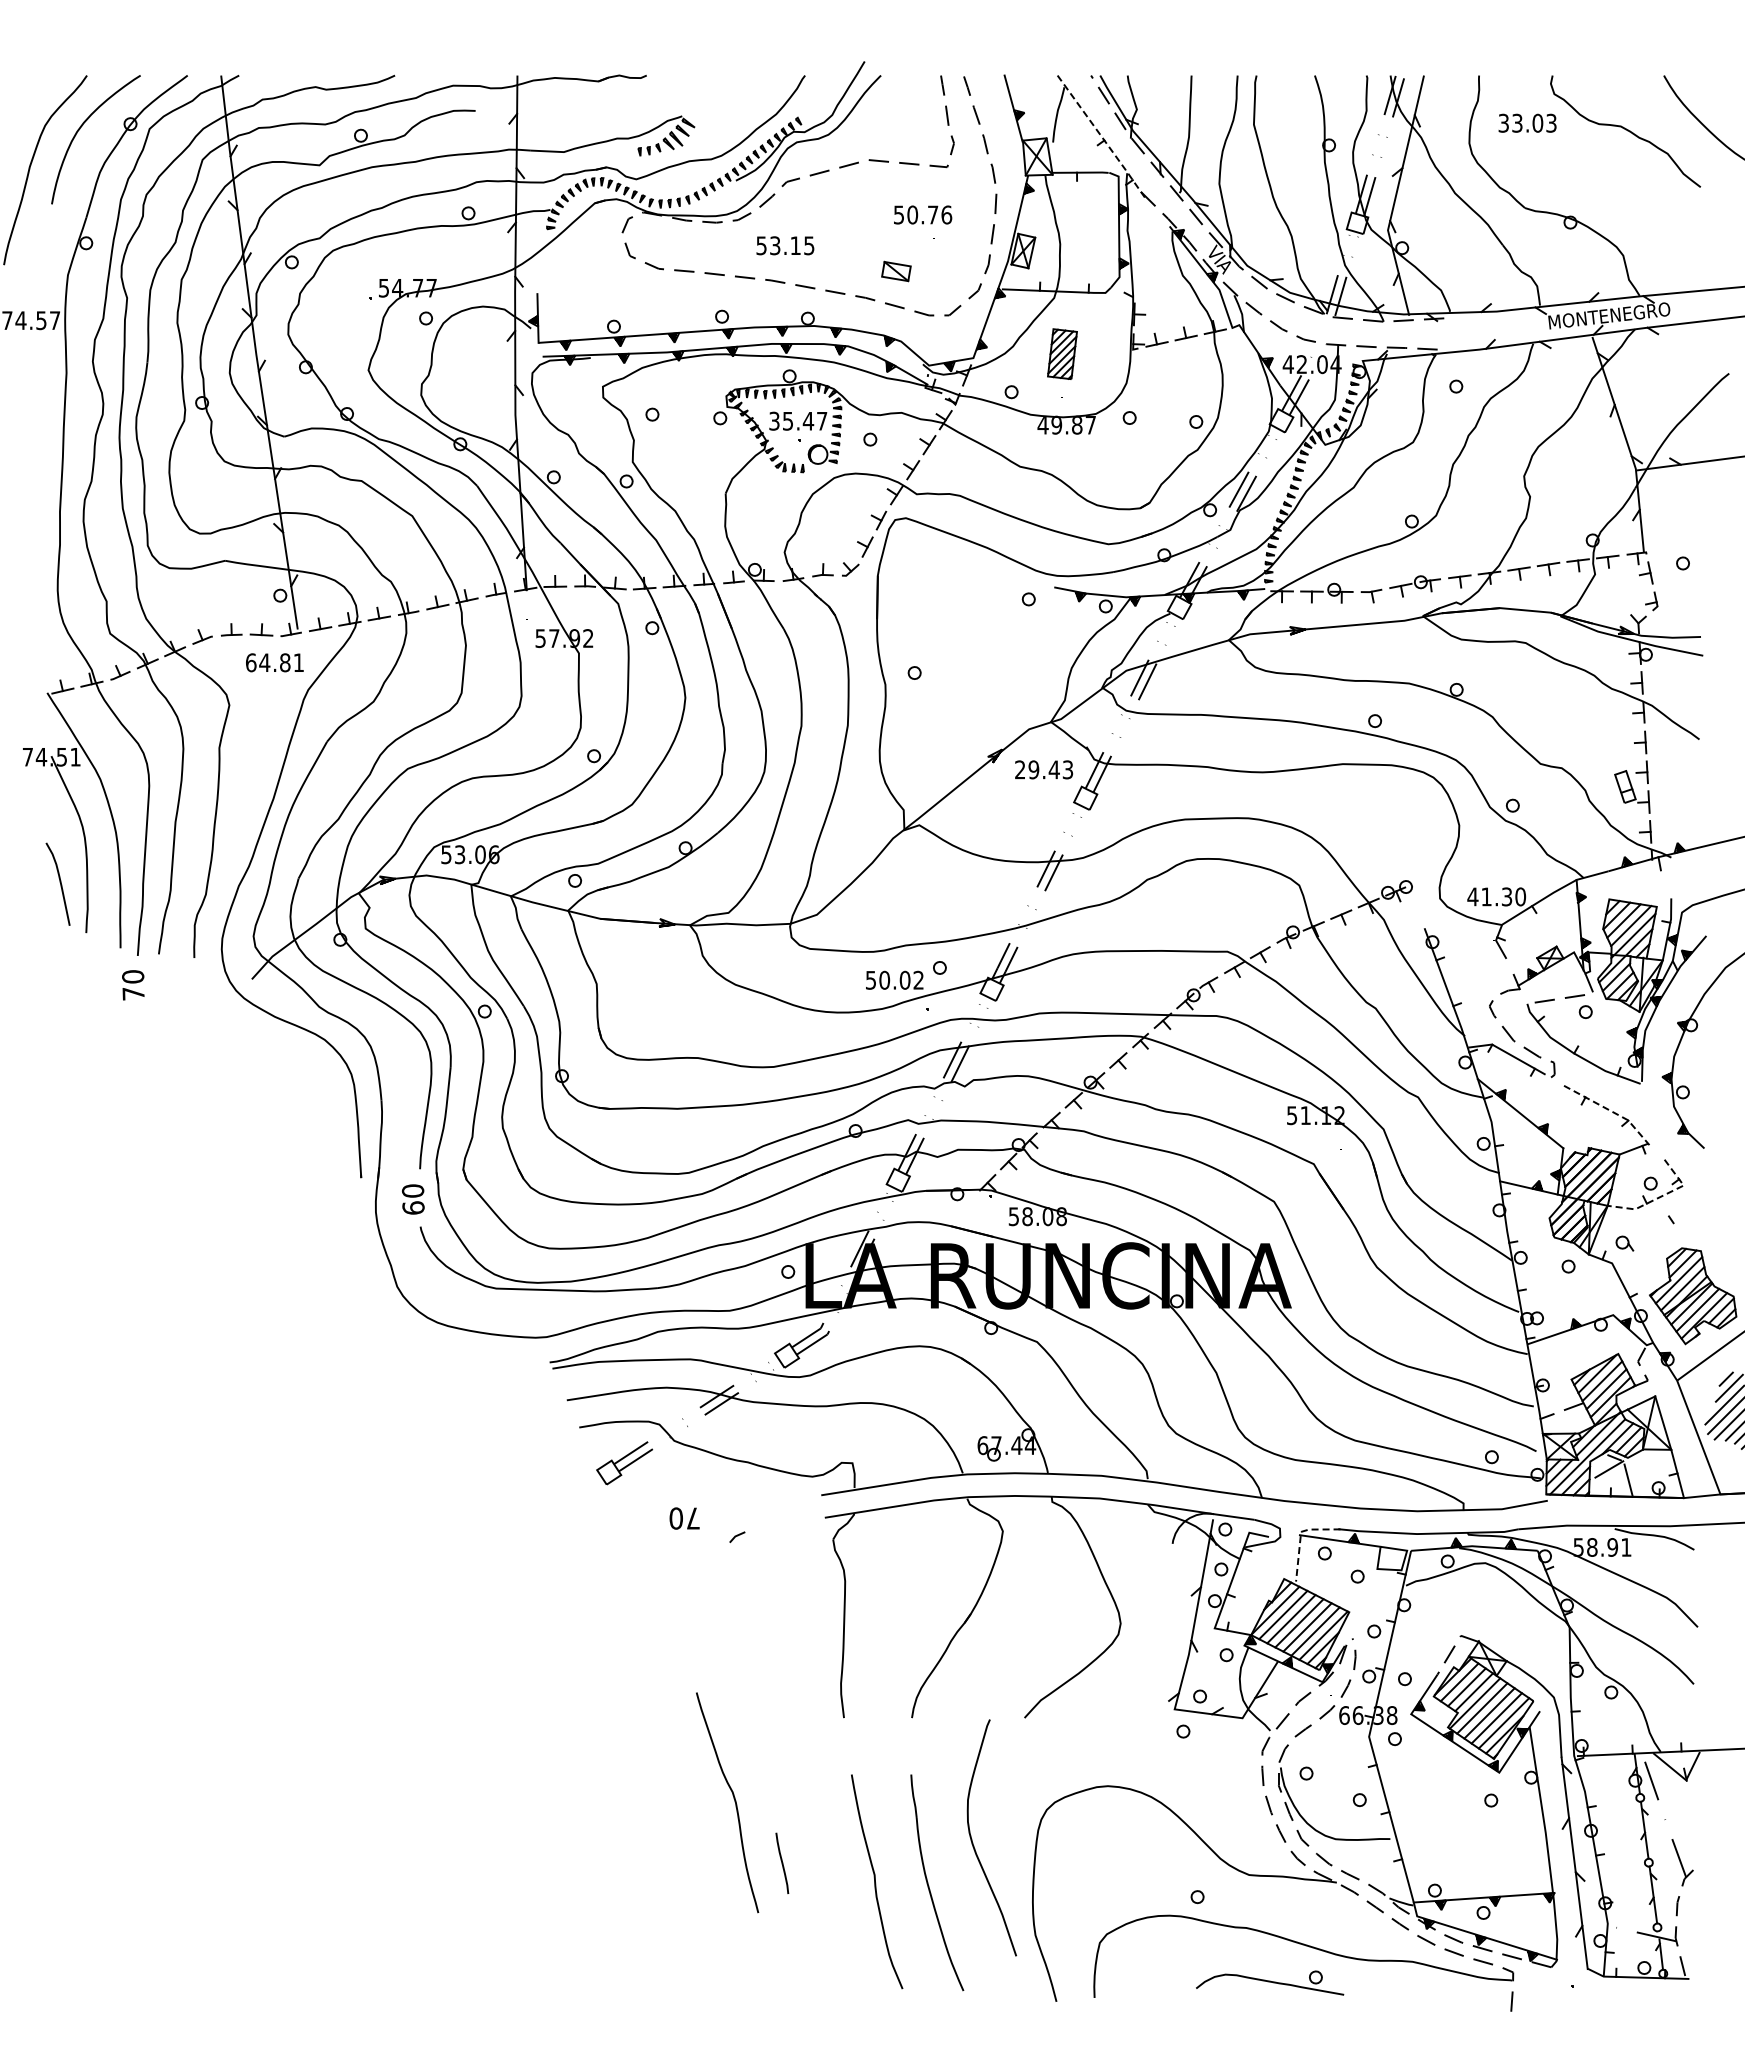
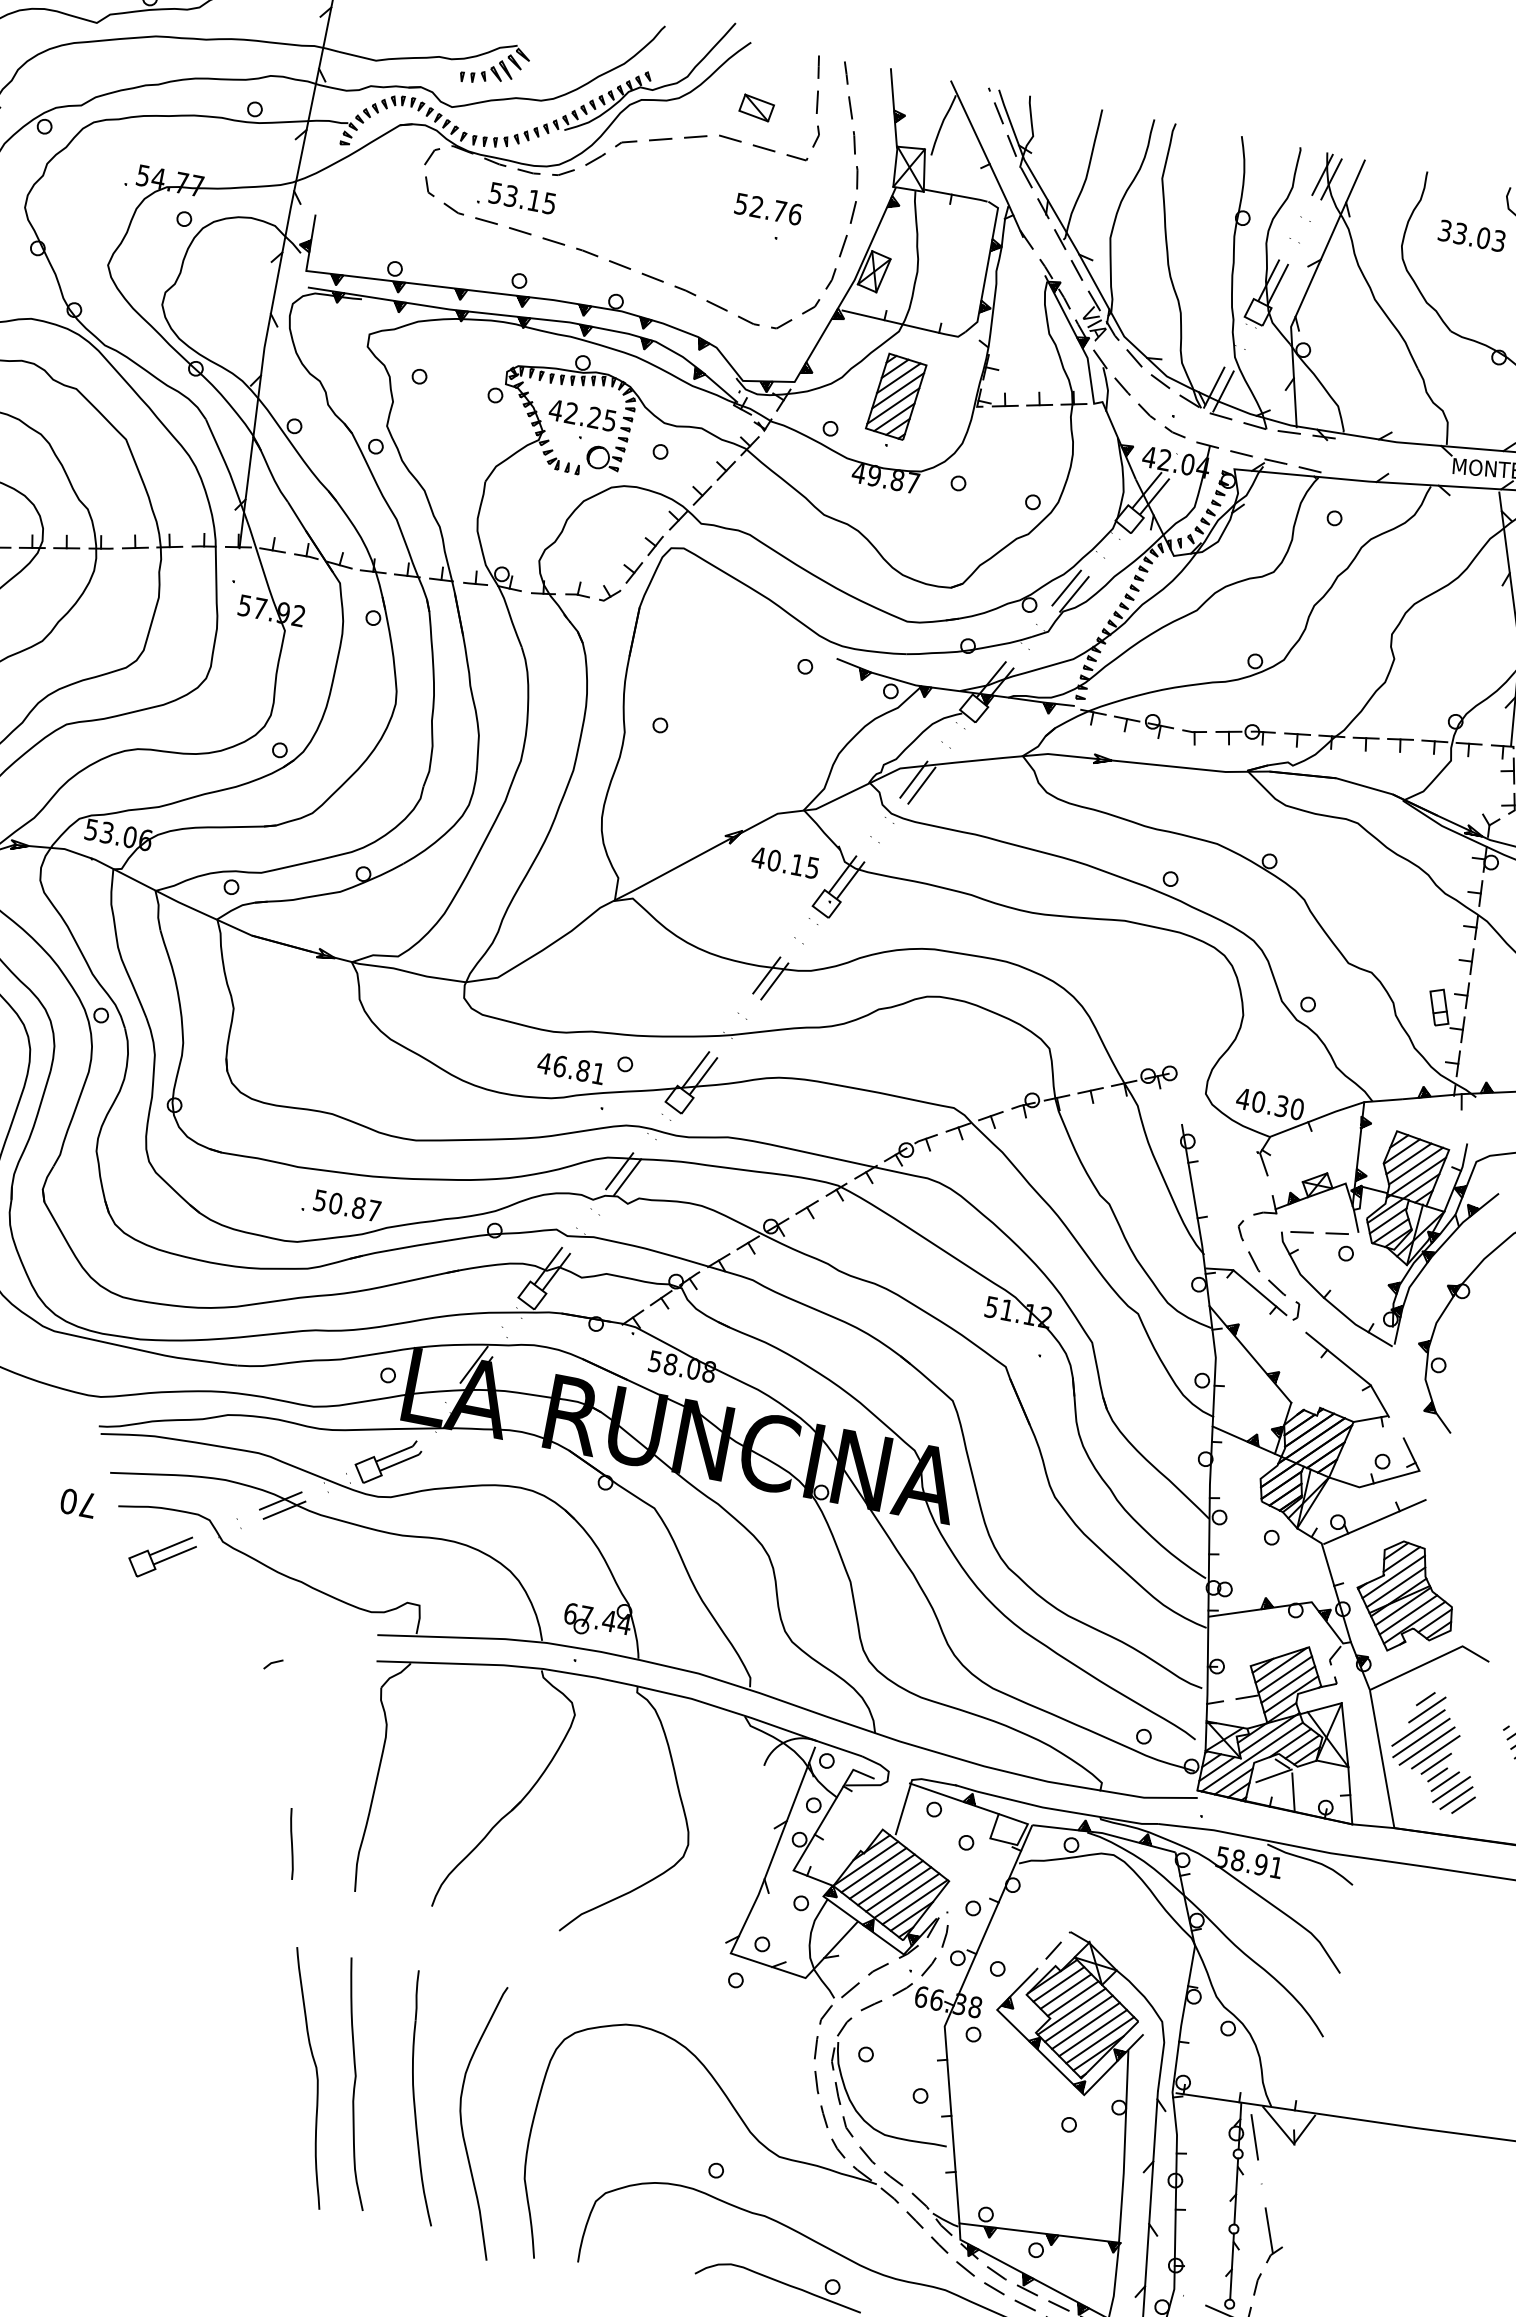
line: (1101, 137) -> (987, 160), dashed -> solid
text: (912, 214) -> (756, 206), 50.76 -> 52.76
text: (785, 245) -> (522, 198), moved
part: (896, 271) -> (756, 108), moved
part: (1062, 353) -> (896, 395), size x1.43
text: (797, 420) -> (582, 414), 35.47 -> 42.25
text: (1043, 769) -> (785, 862), 29.43 -> 40.15
text: (1486, 896) -> (1258, 1101), 41.30 -> 40.30
text: (894, 979) -> (571, 1067), 50.02 -> 46.81
line: (1611, 1111) -> (1353, 1371), dashed -> solid
part: (720, 1134) -> (341, 1205), added
line: (1661, 1196) -> (1391, 1478), dashed -> solid
line: (1653, 1236) -> (1374, 1521), added
text: (684, 1518) -> (78, 1503), moved
line: (1300, 1535) -> (910, 1783), dashed -> solid
curve: (734, 1802) -> (316, 2079), moved
curve: (973, 1842) -> (462, 2122), moved
line: (782, 1862) -> (292, 1842), moved

